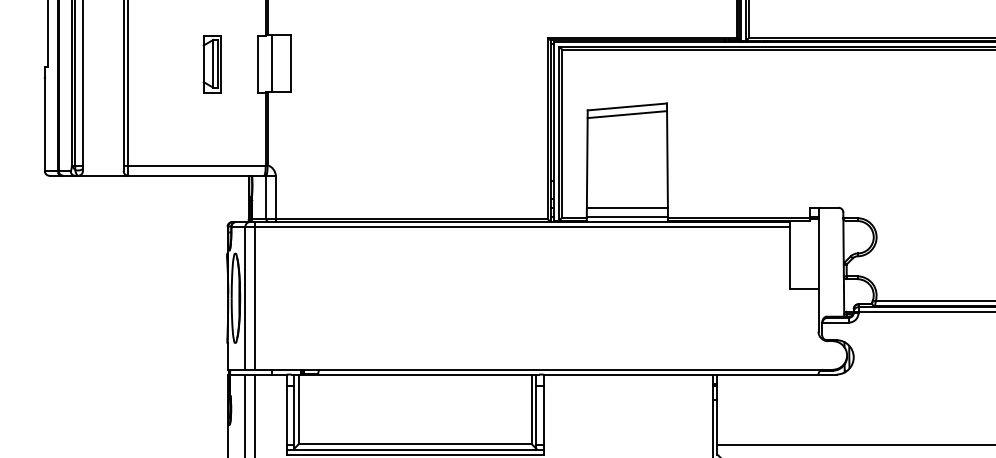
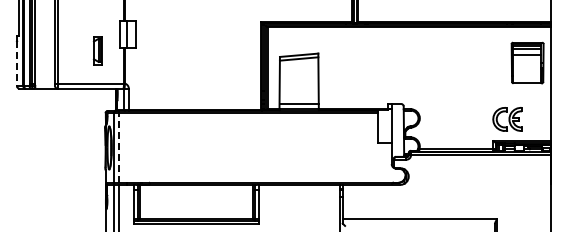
part: (210, 64) -> (97, 50), moved
line: (45, 123) -> (17, 63), solid -> dashed
line: (254, 295) -> (118, 146), solid -> dashed

